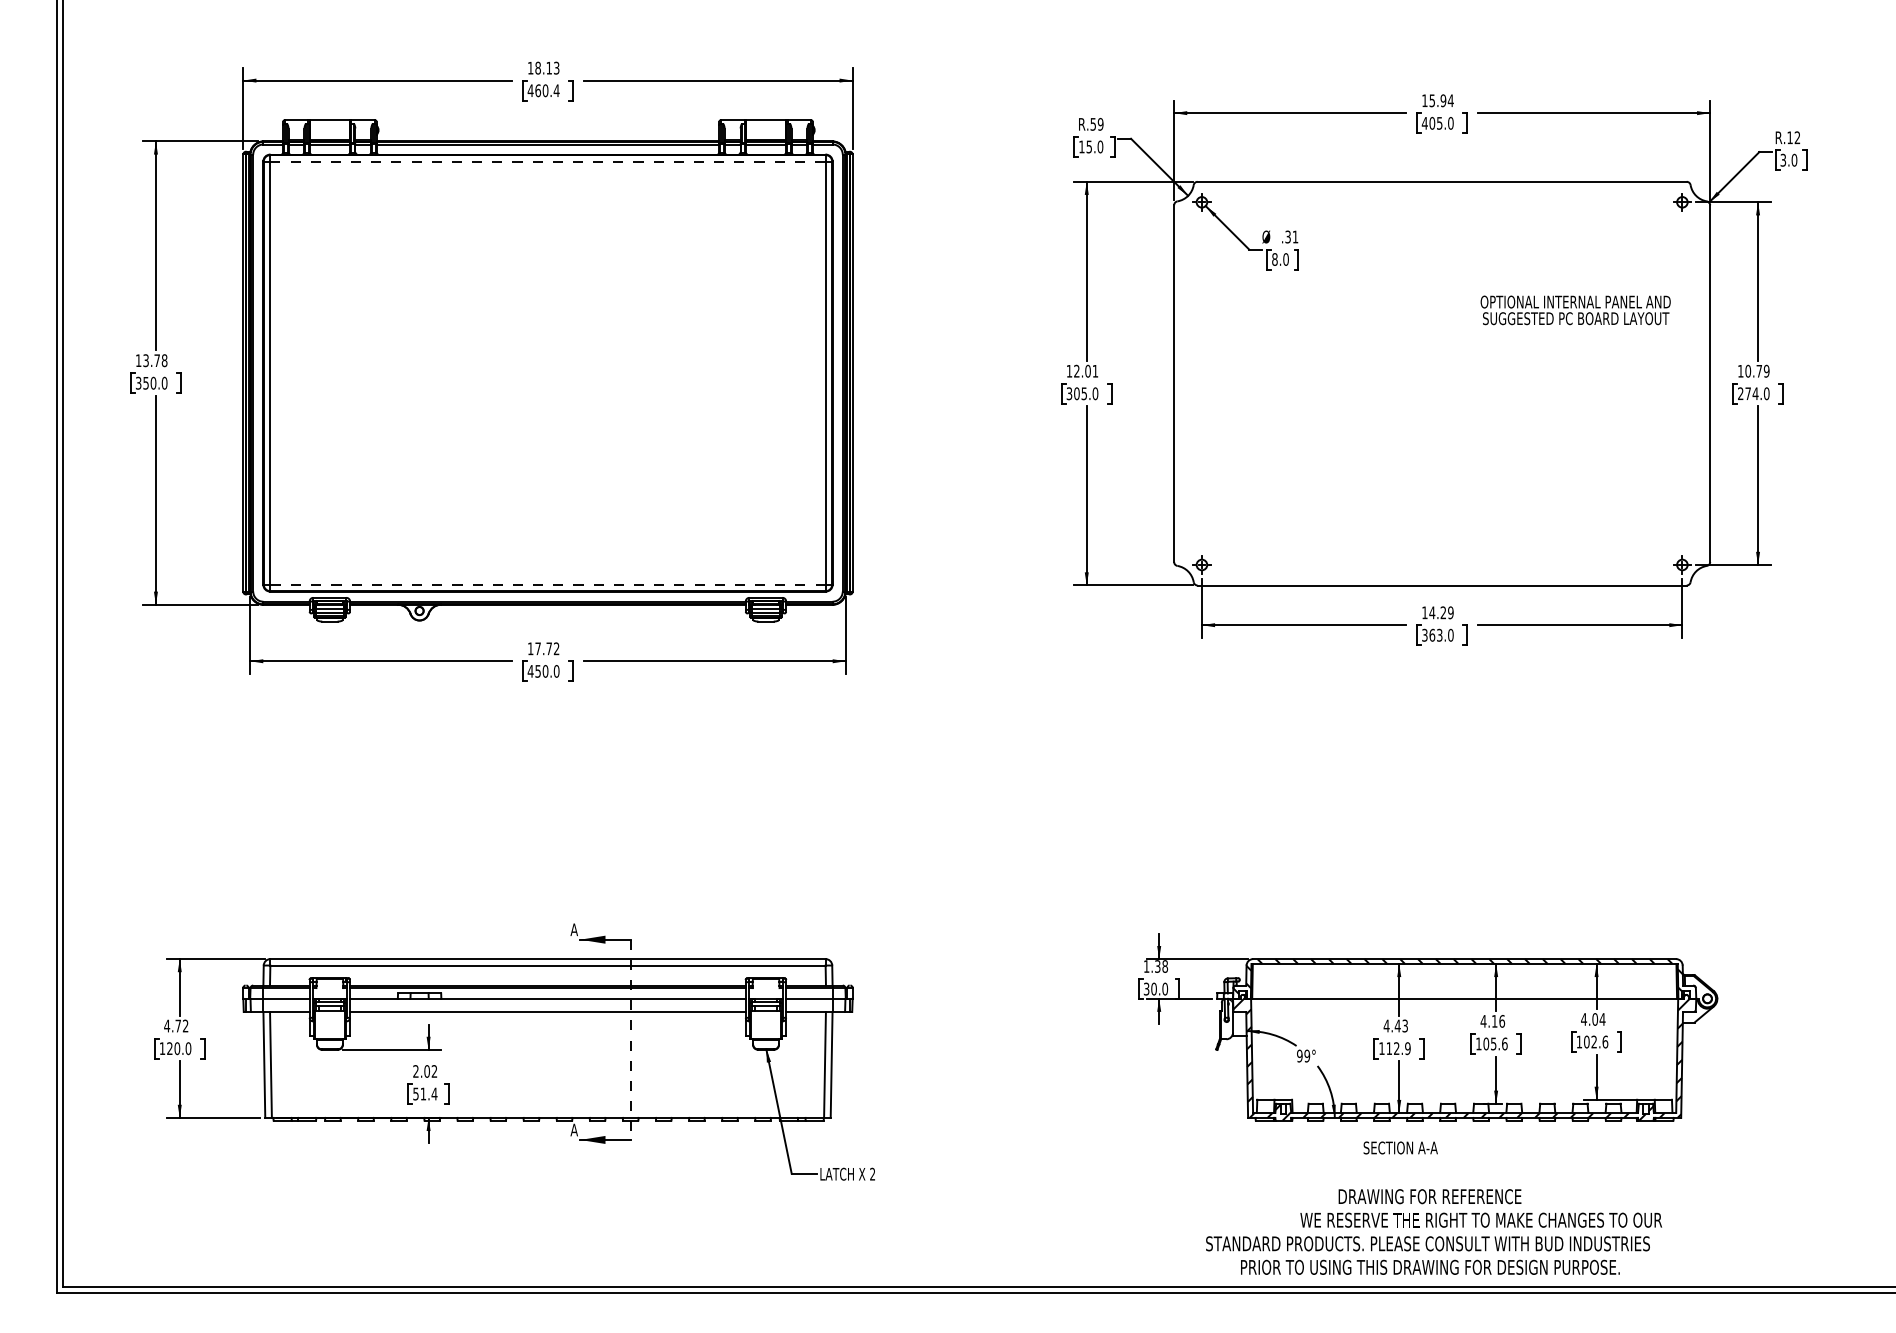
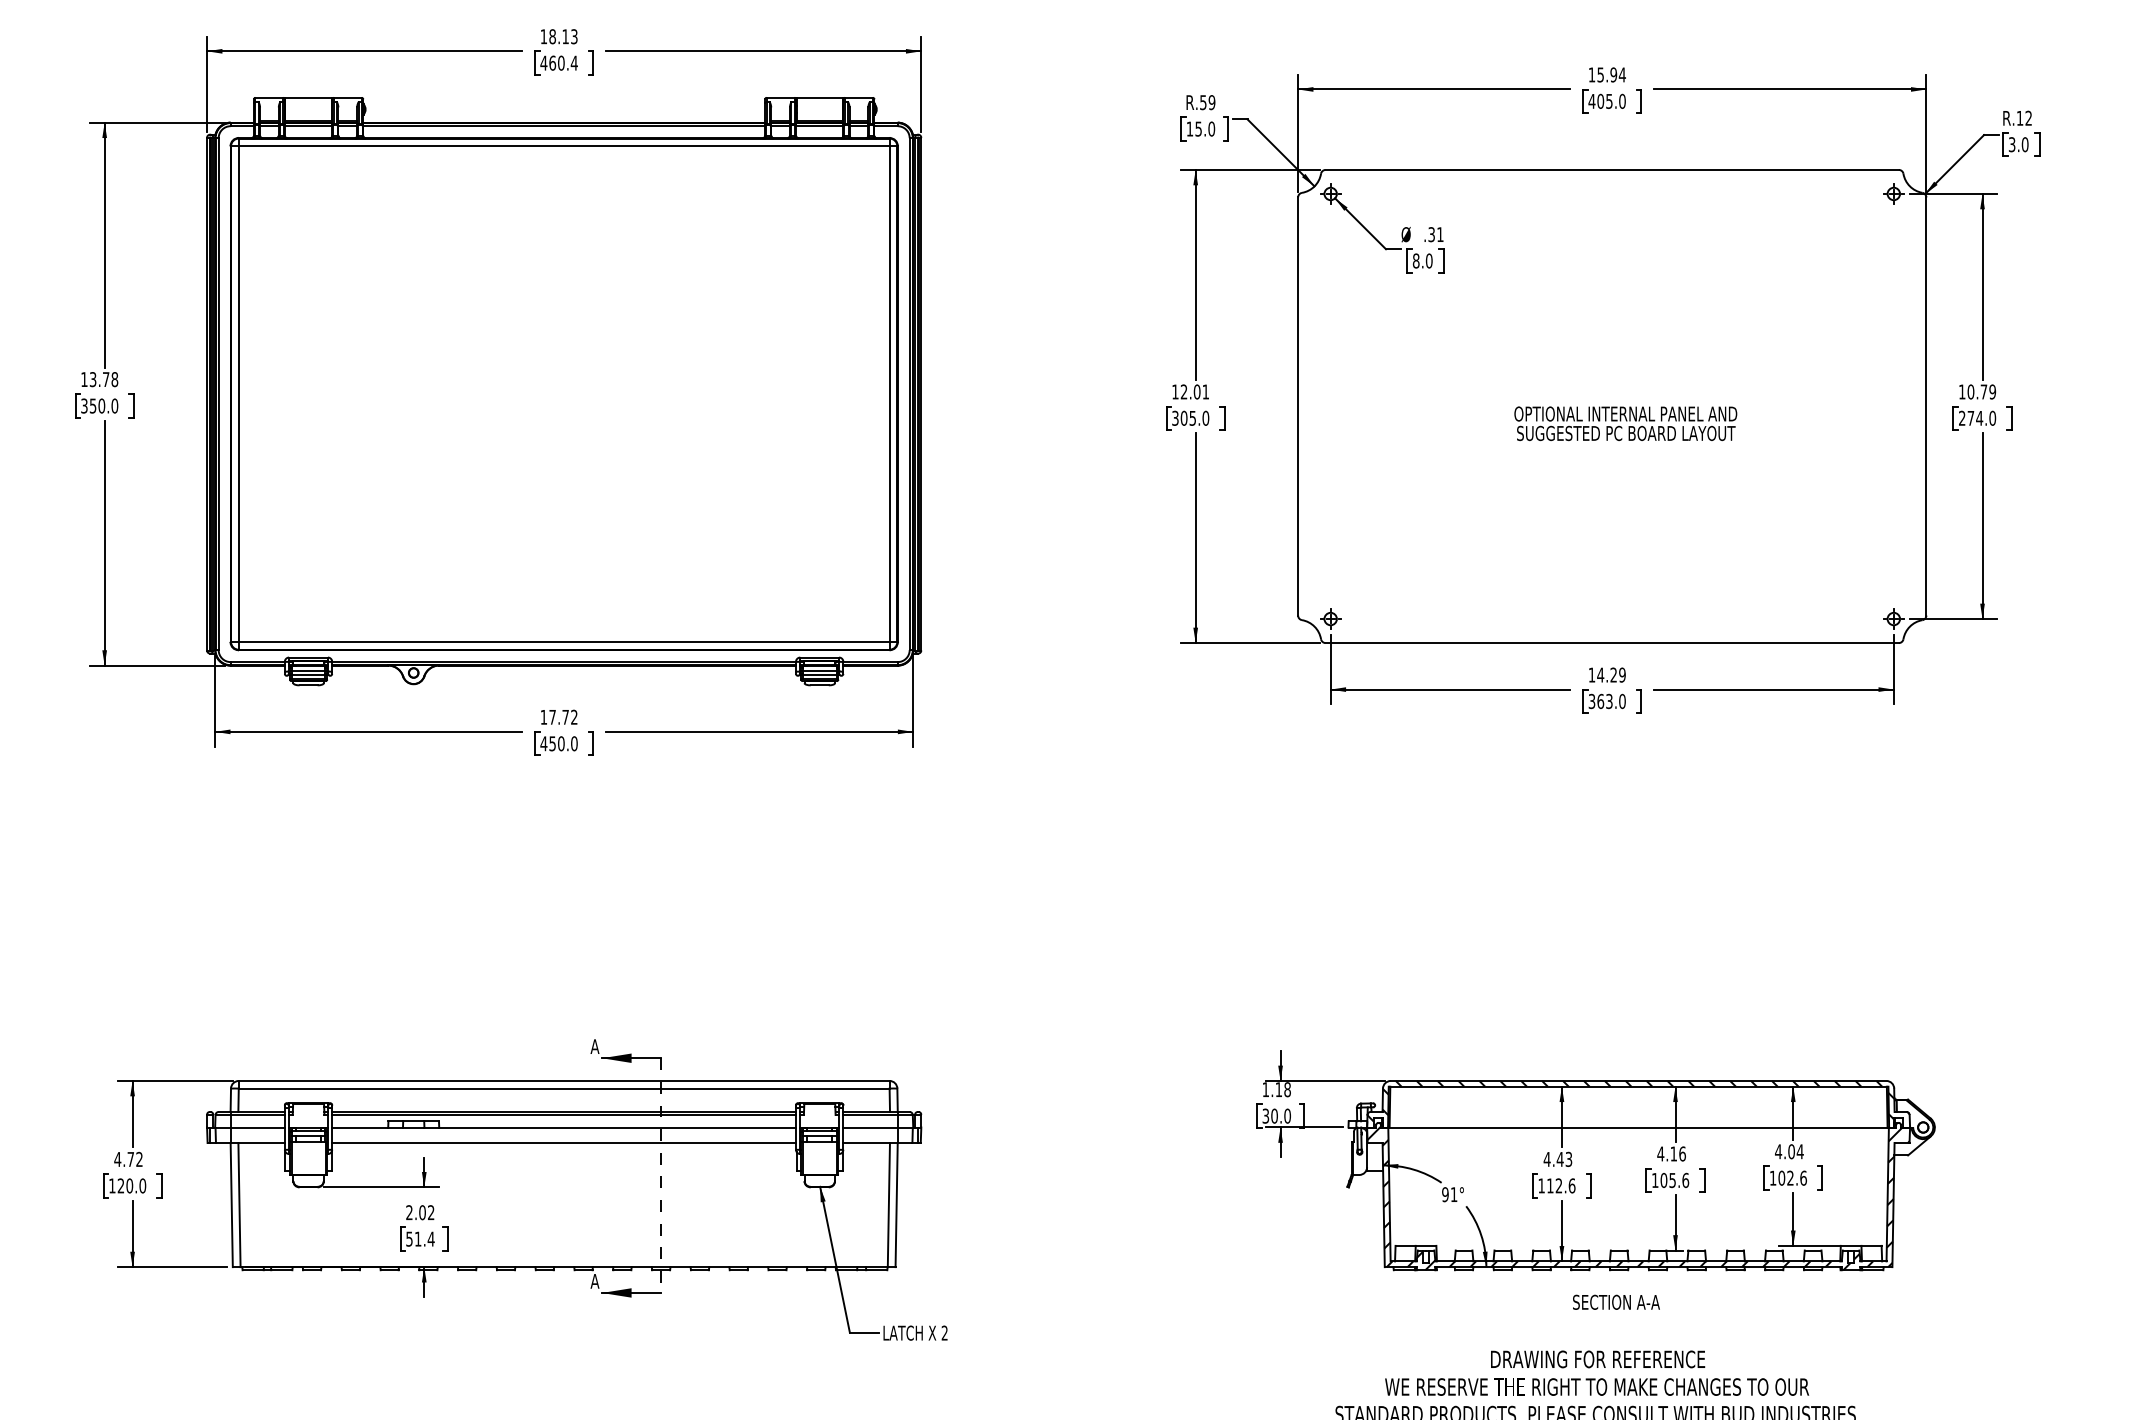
line: (547, 161) -> (563, 146), dashed -> solid
text: (1575, 310) -> (1625, 423), moved
line: (547, 584) -> (563, 641), dashed -> solid
text: (1157, 966) -> (1278, 1089), 1.38 -> 1.18
text: (1407, 1048) -> (1571, 1185), 112.9 -> 112.6
text: (1307, 1055) -> (1454, 1193), 99° -> 91°
text: (1400, 1147) -> (1616, 1301), moved
text: (1481, 1219) -> (1597, 1386), moved

